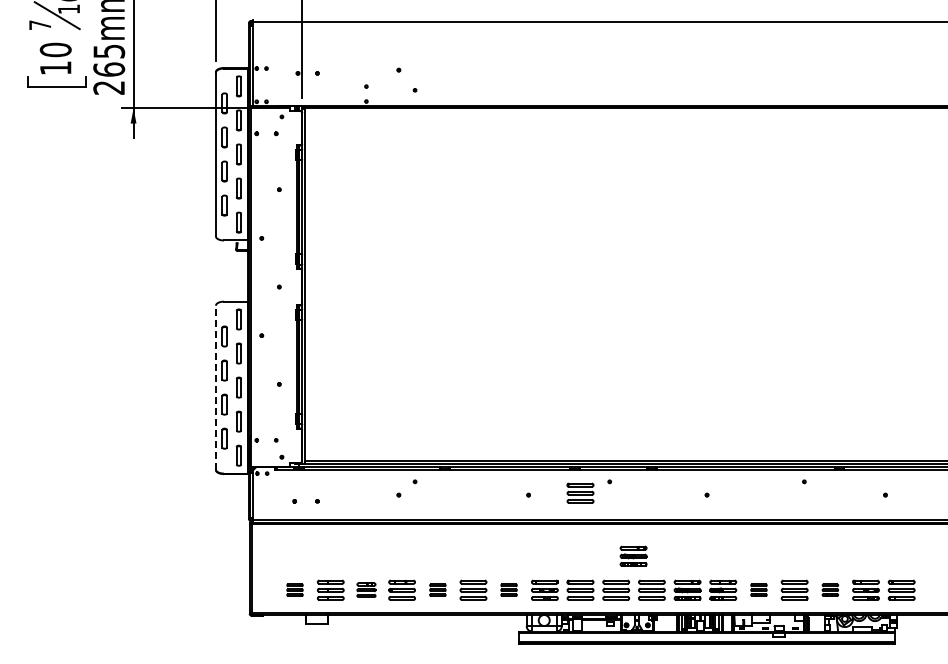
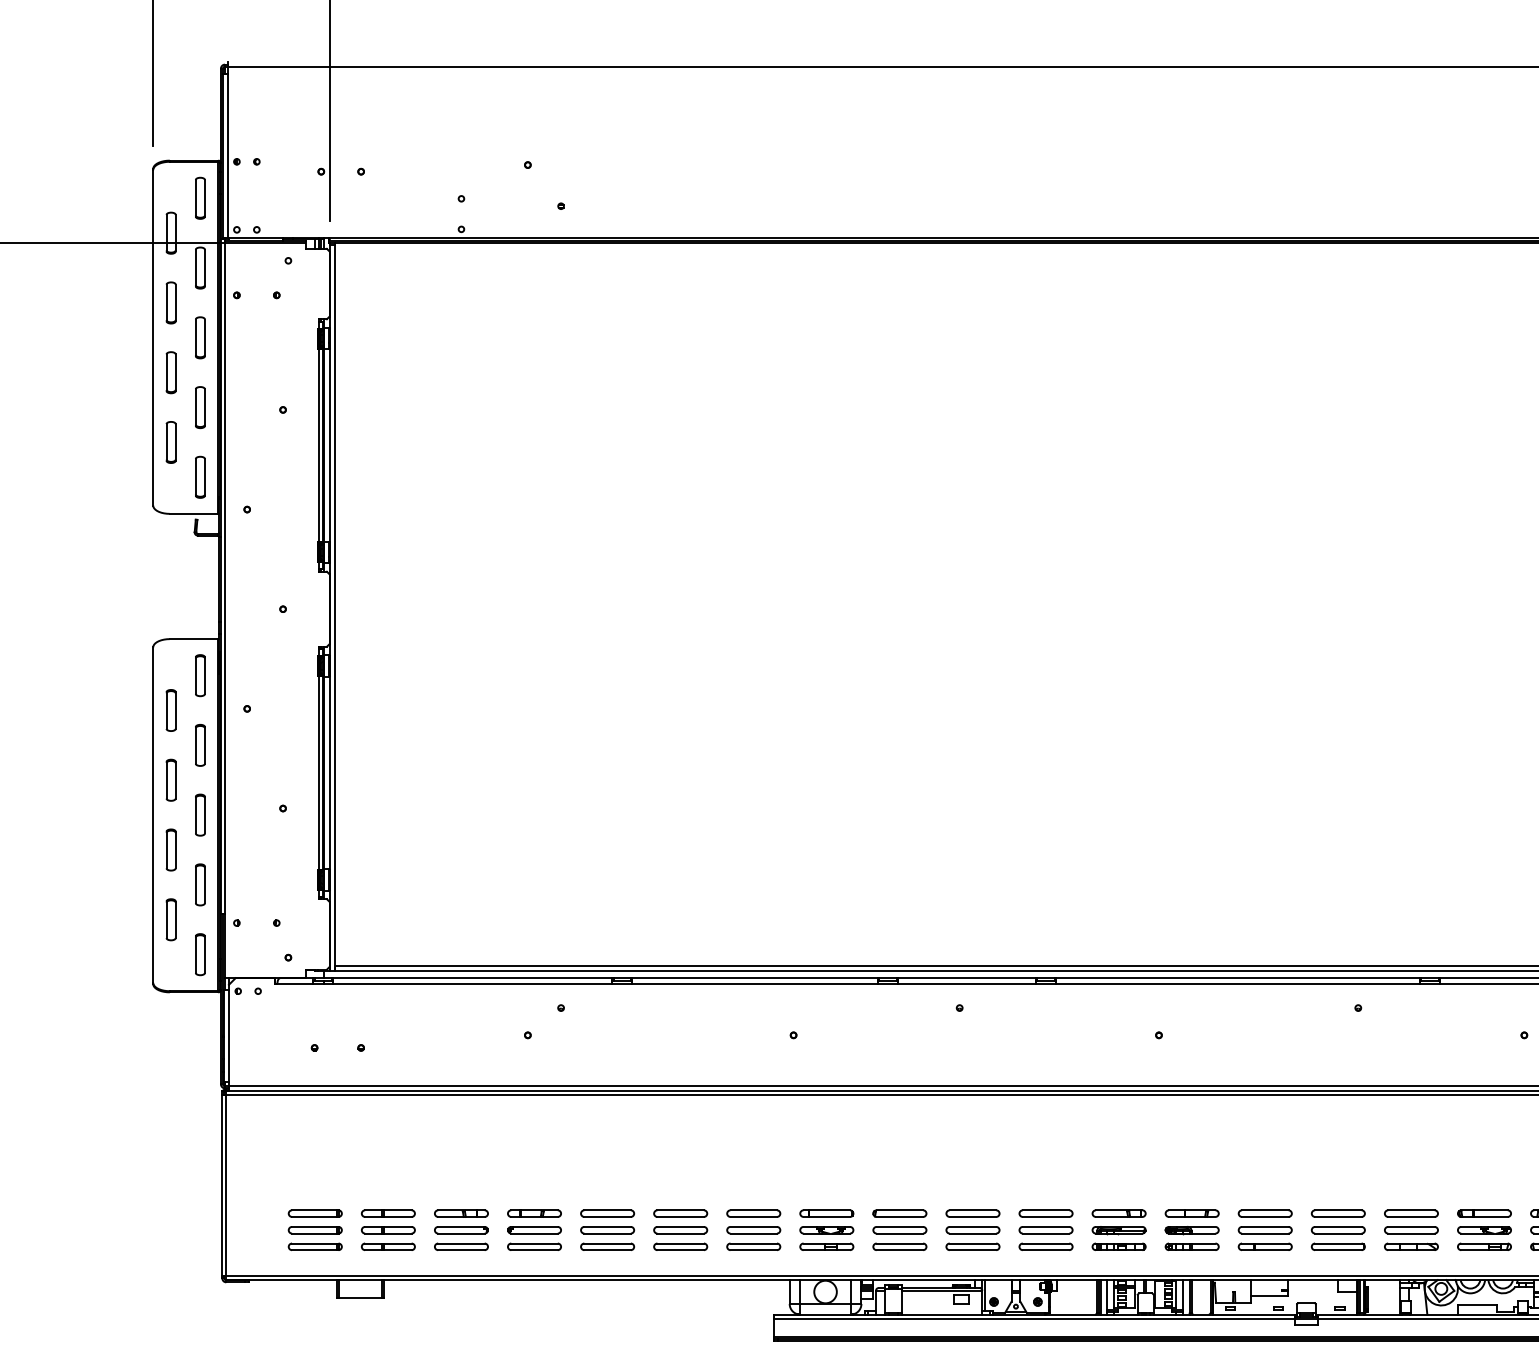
line: (215, 387) -> (152, 814), dashed -> solid
part: (580, 492) -> (899, 1029), removed
part: (633, 555) -> (1008, 1158), removed
part: (294, 589) -> (314, 1228), size x1.67
part: (366, 589) -> (461, 1228), size x1.43
part: (437, 589) -> (606, 1228), size x1.67
part: (508, 589) -> (752, 1228), size x1.67
part: (758, 589) -> (1264, 1228), size x1.67
part: (830, 589) -> (1411, 1228), size x1.67

